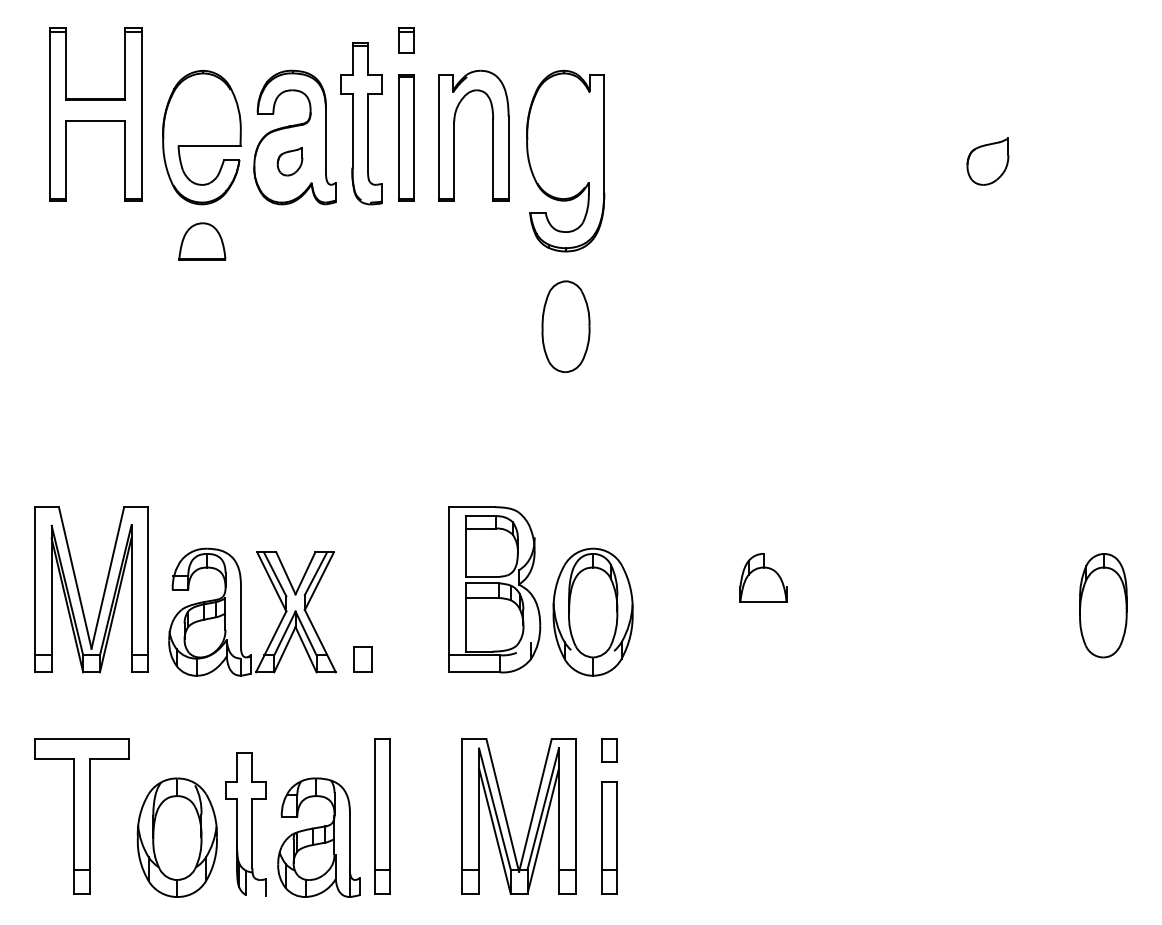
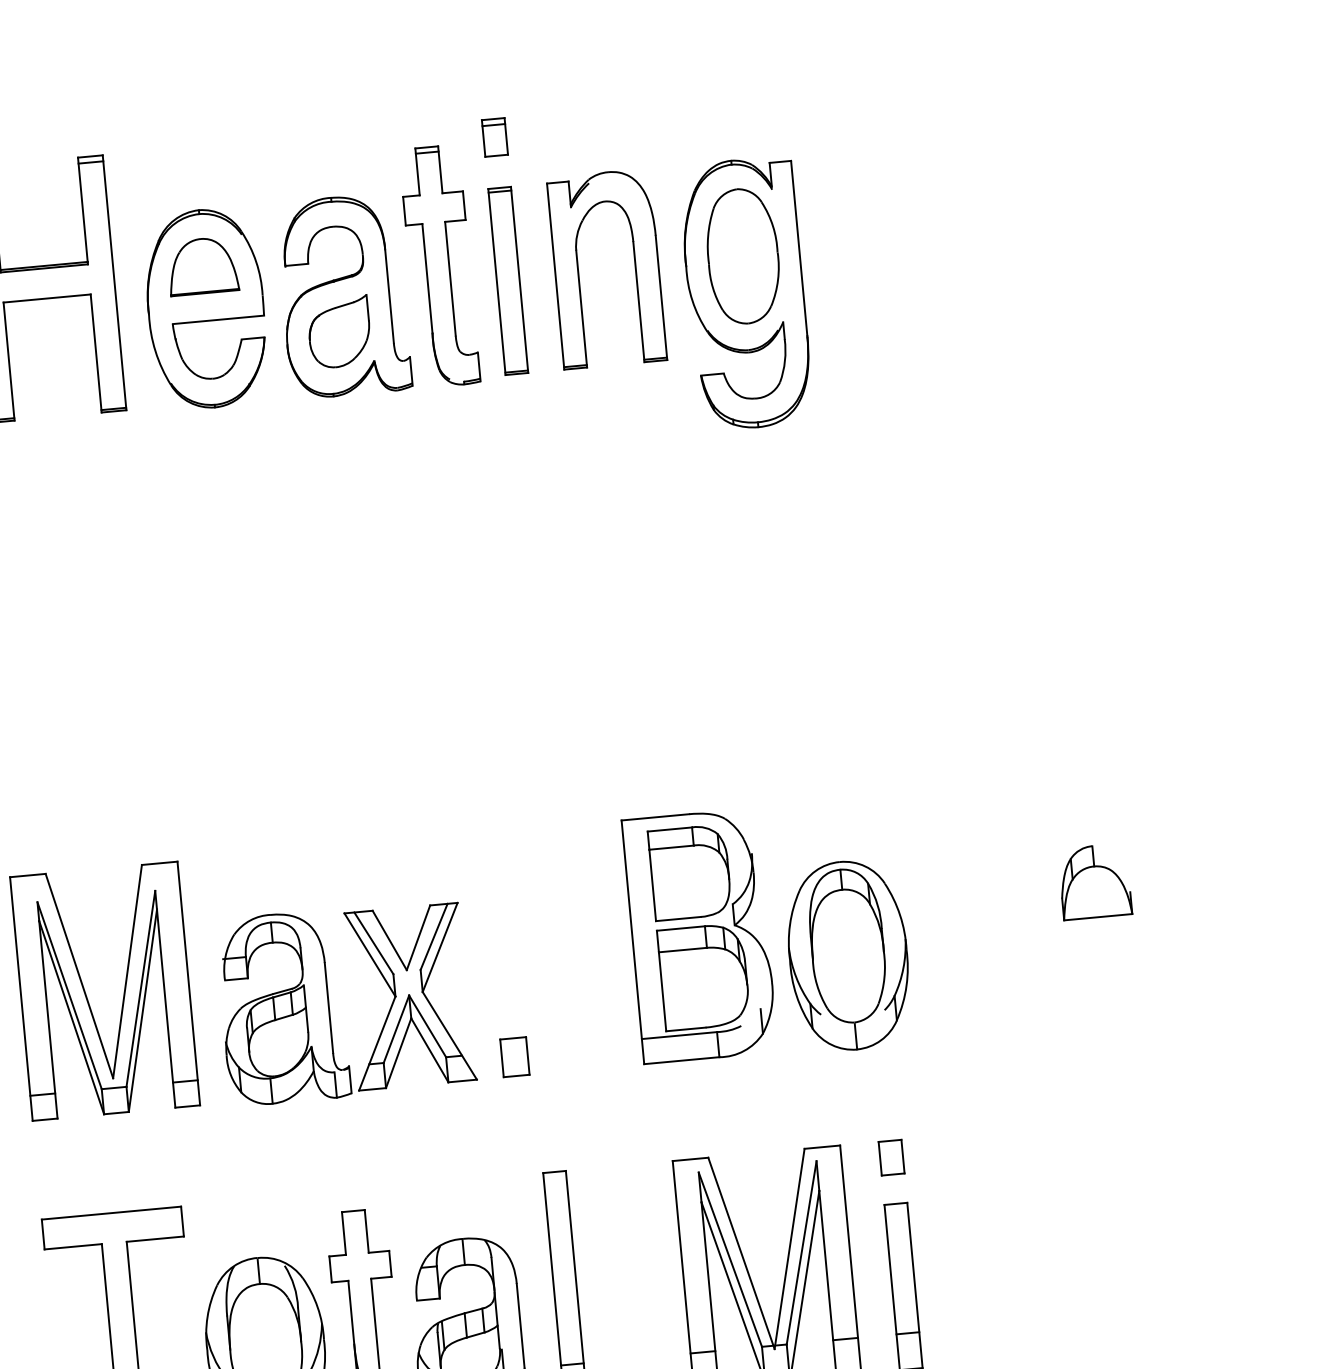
part: (289, 161) -> (338, 332), size x1.67
part: (202, 241) -> (202, 265), moved
part: (565, 326) -> (742, 256), moved

